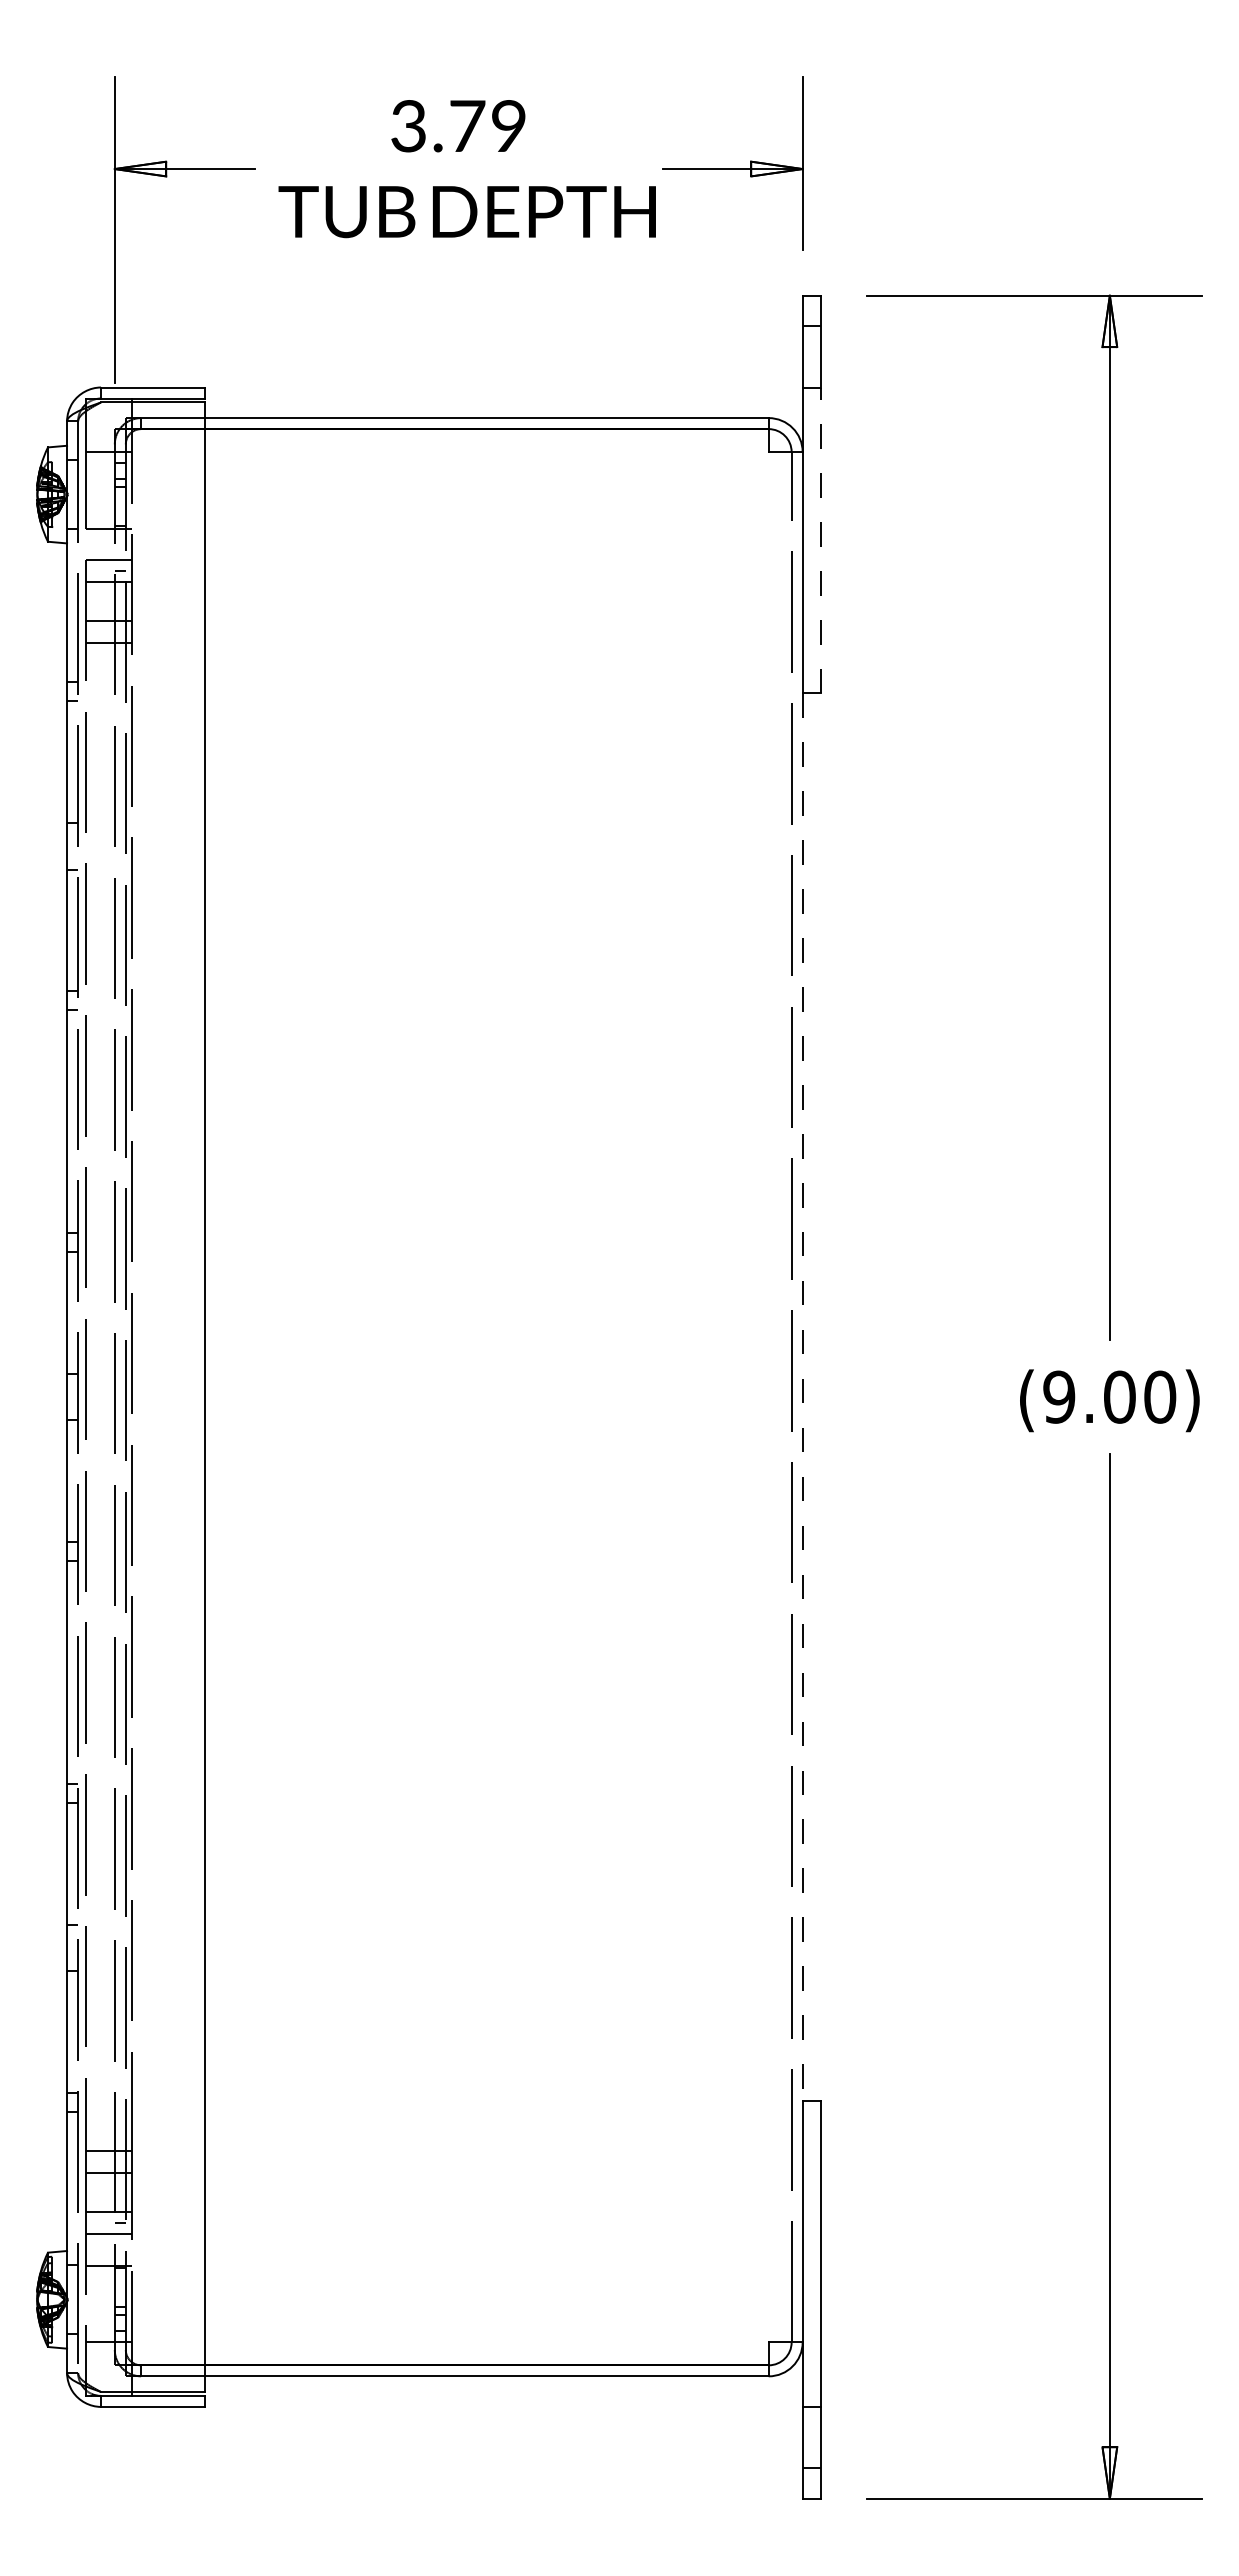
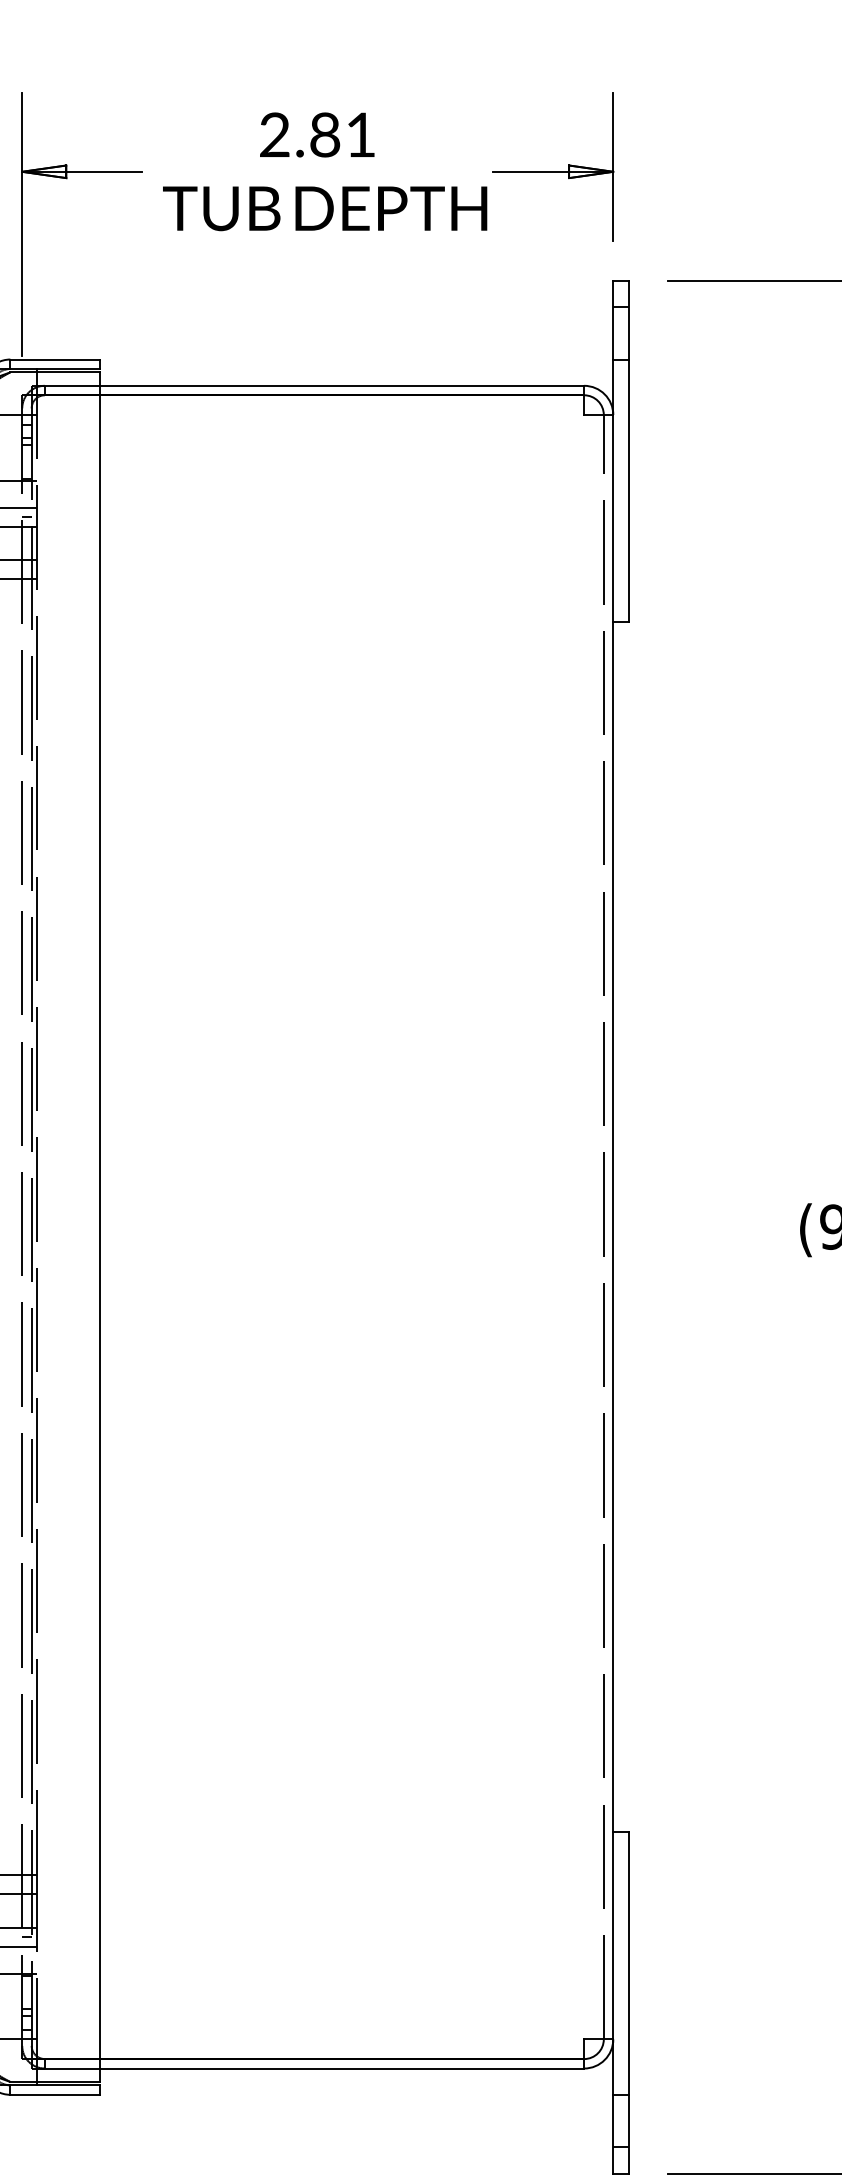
text: (458, 126) -> (317, 135), 3.79 -> 2.81
line: (820, 540) -> (628, 490), dashed -> solid
line: (802, 1397) -> (613, 1227), dashed -> solid

